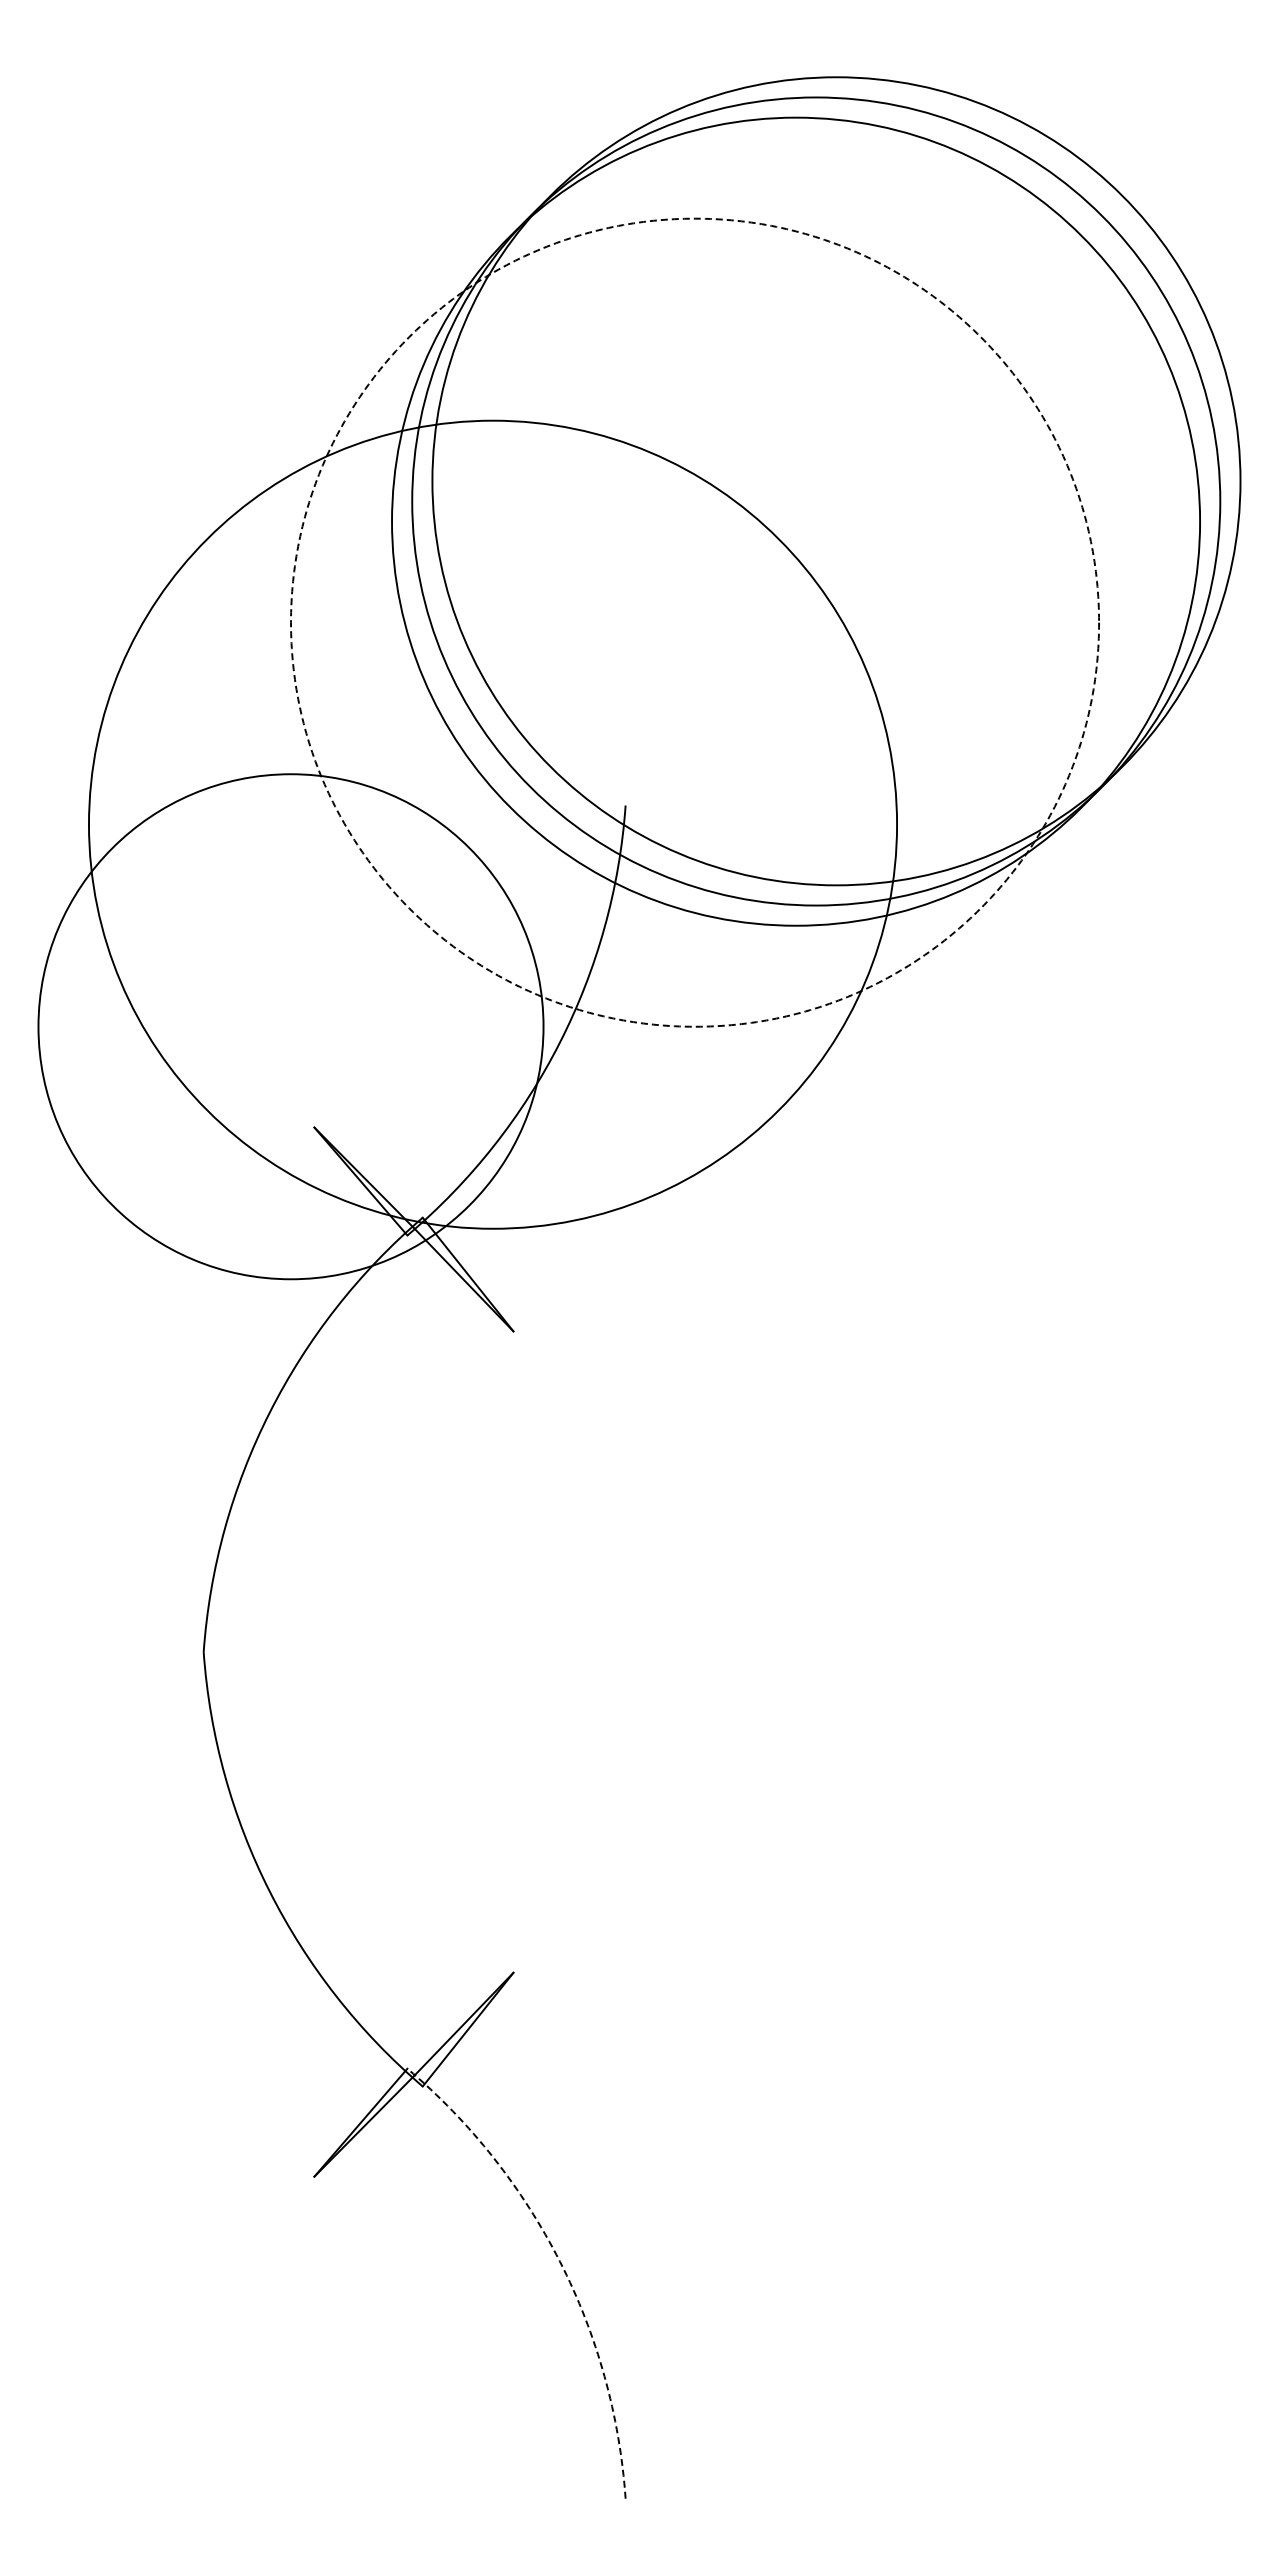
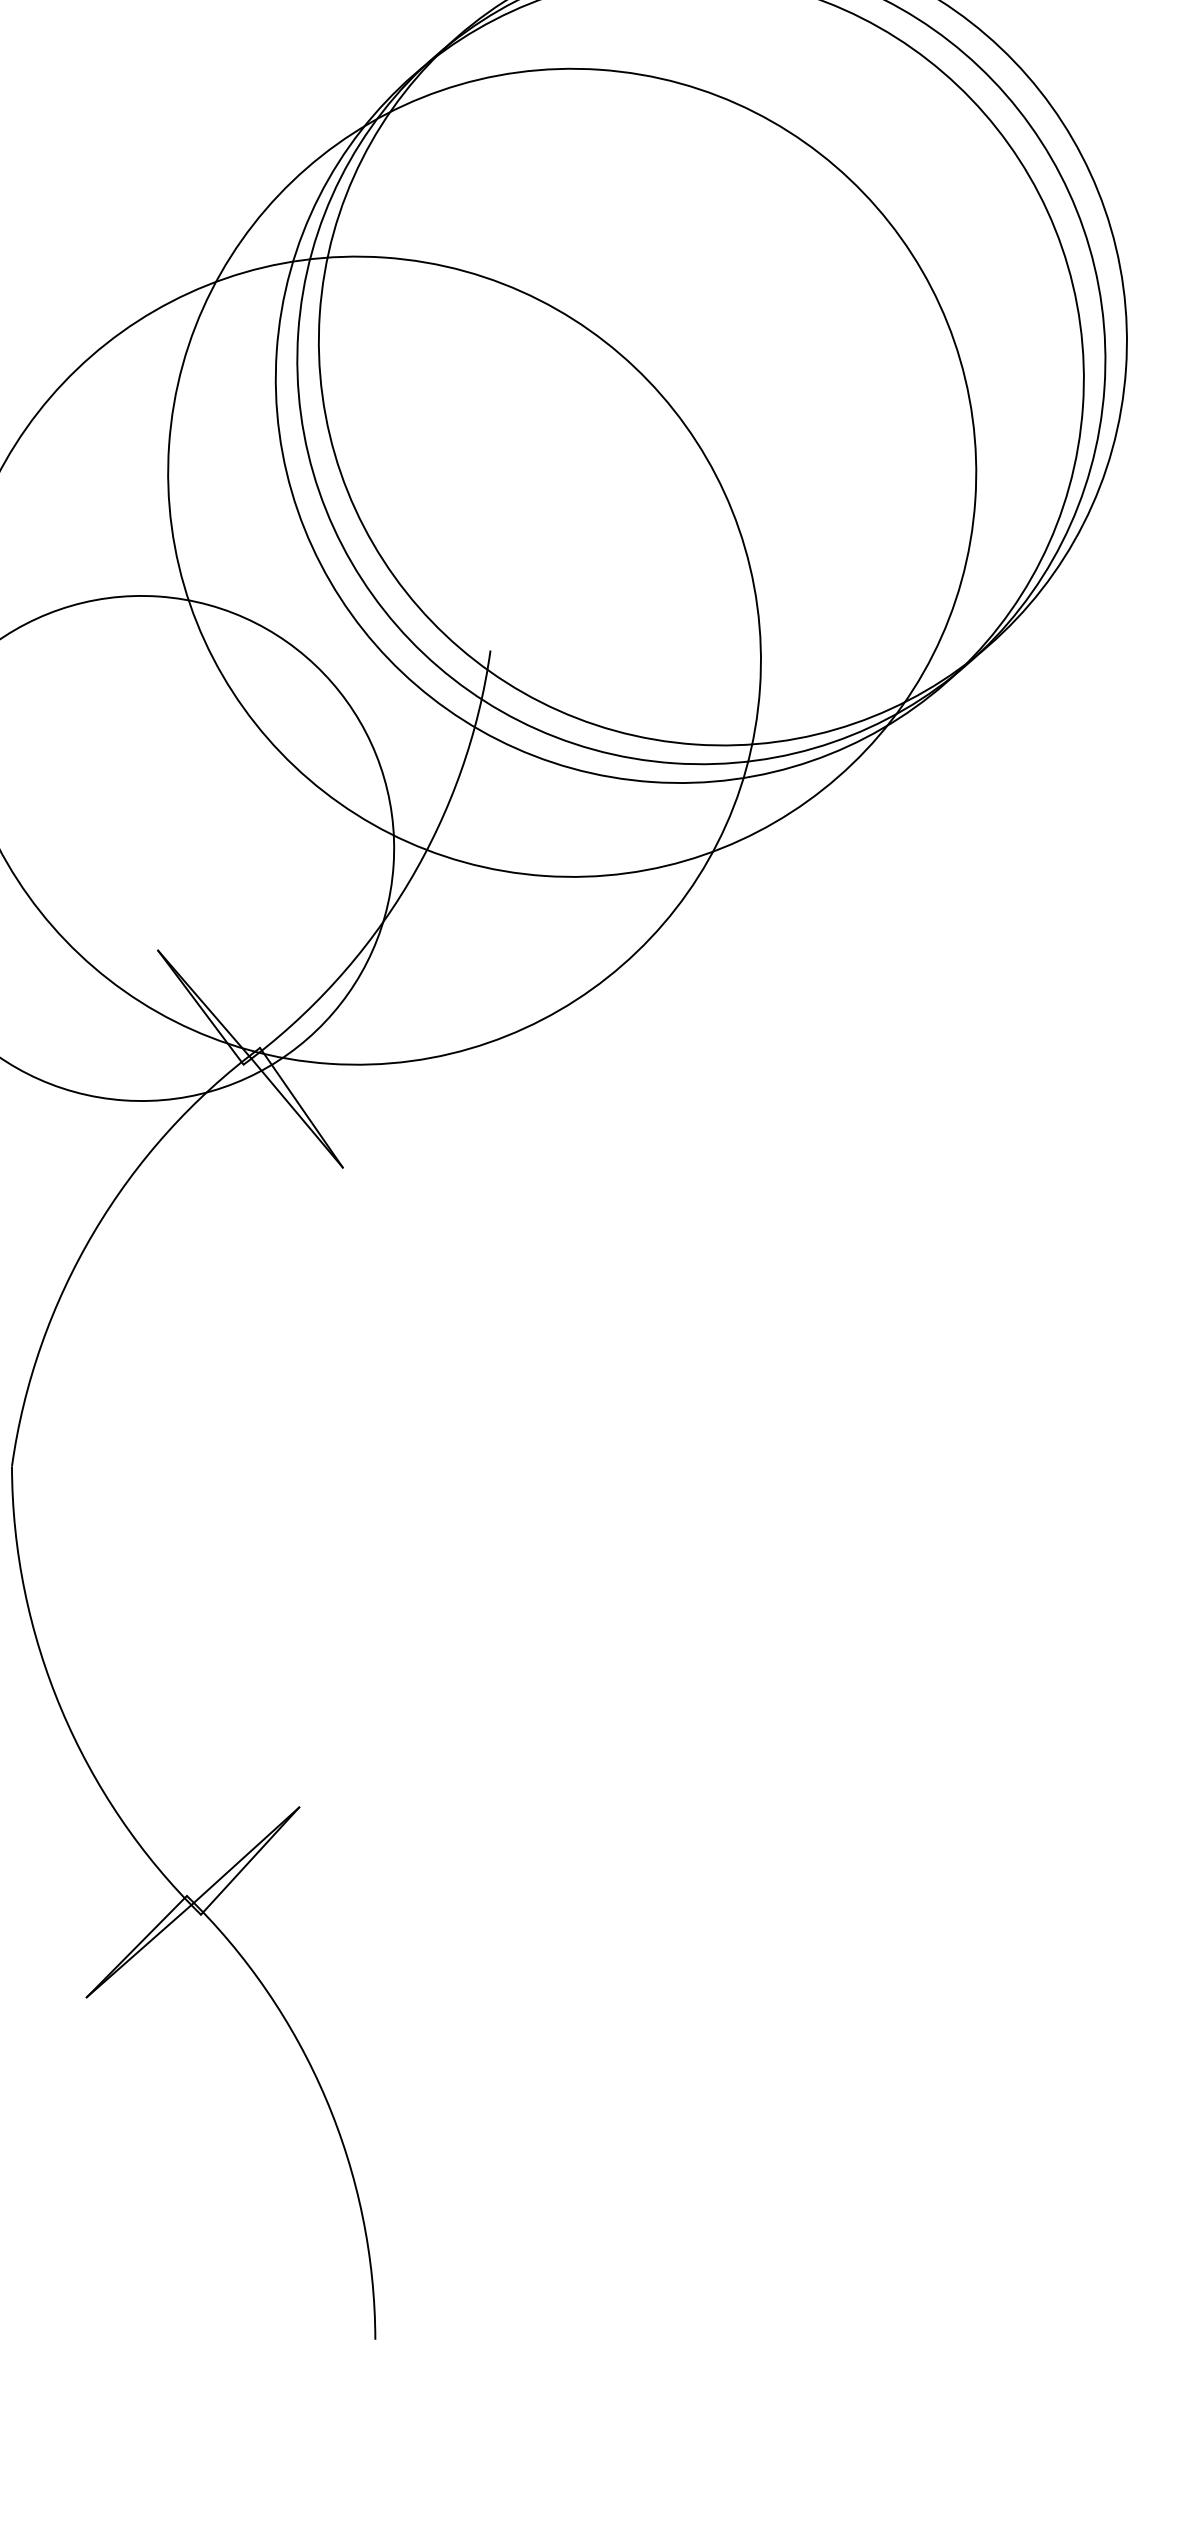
circle: (695, 622) -> (572, 472), dashed -> solid
arc: (559, 2261) -> (325, 2098), dashed -> solid

